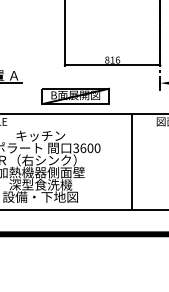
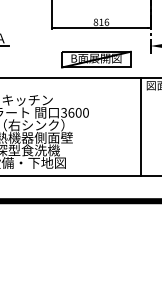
part: (75, 95) -> (96, 58), moved
line: (132, 161) -> (141, 126), moved

